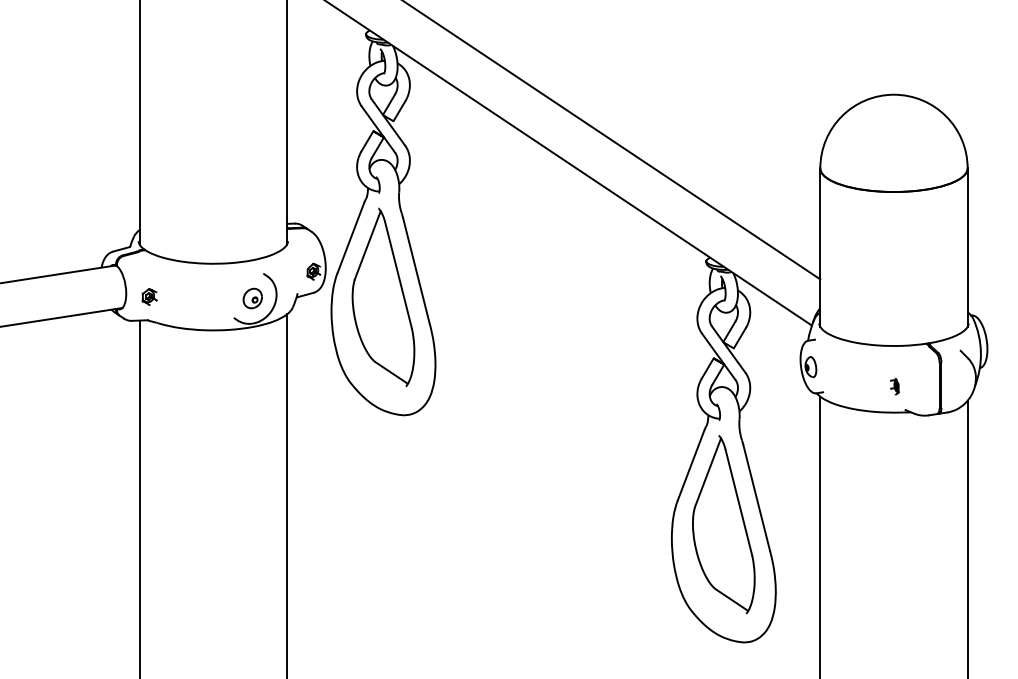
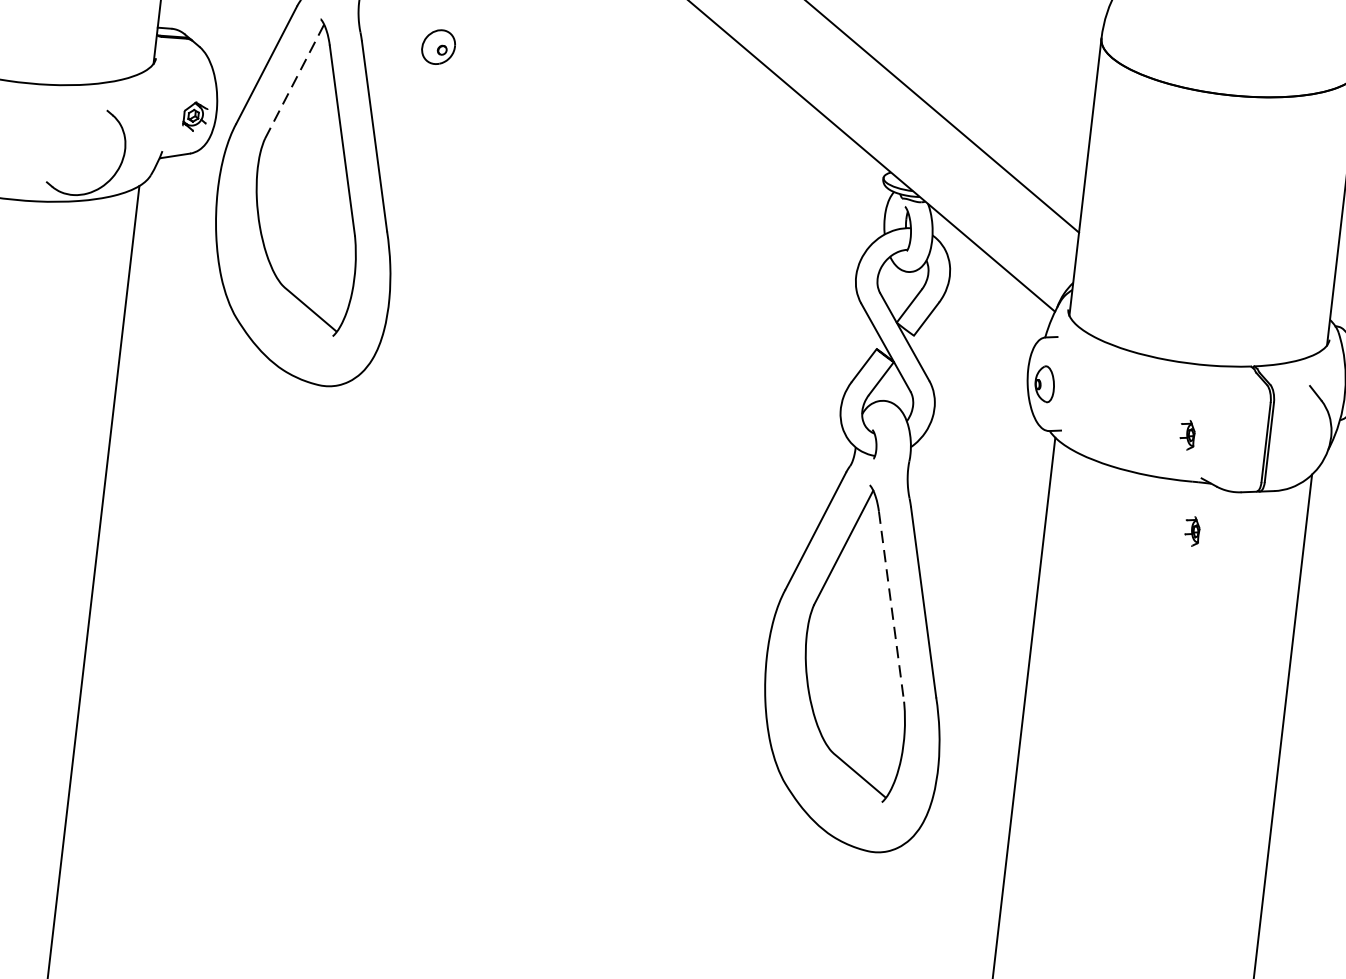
line: (367, 245) -> (294, 81), solid -> dashed
part: (252, 298) -> (438, 47), moved
part: (903, 440) -> (1191, 531), added
line: (739, 503) -> (892, 608), solid -> dashed

